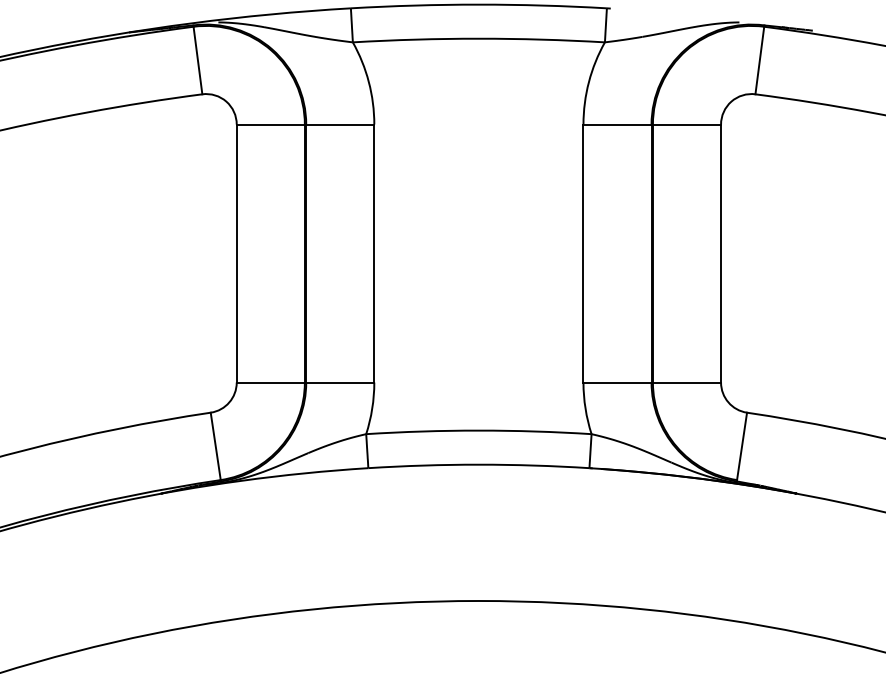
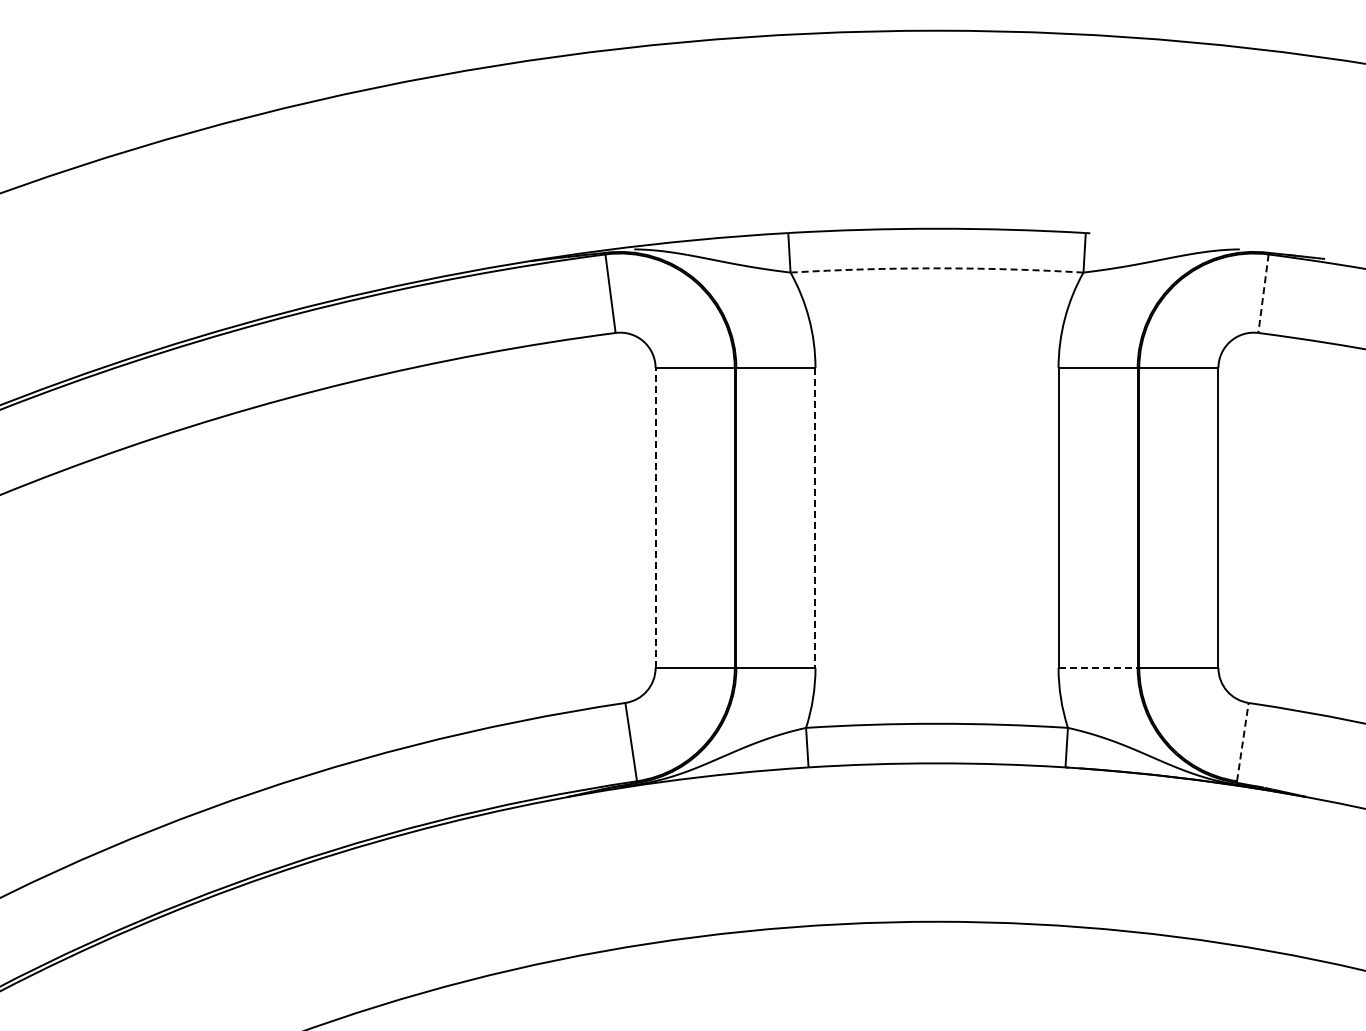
arc: (479, 38) -> (937, 268), solid -> dashed
line: (759, 60) -> (1263, 293), solid -> dashed
line: (236, 253) -> (655, 518), solid -> dashed
line: (374, 253) -> (815, 518), solid -> dashed
line: (617, 382) -> (1098, 667), solid -> dashed
line: (741, 446) -> (1242, 742), solid -> dashed

